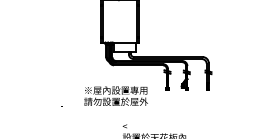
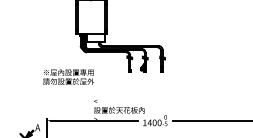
text: (115, 95) -> (68, 76), moved

